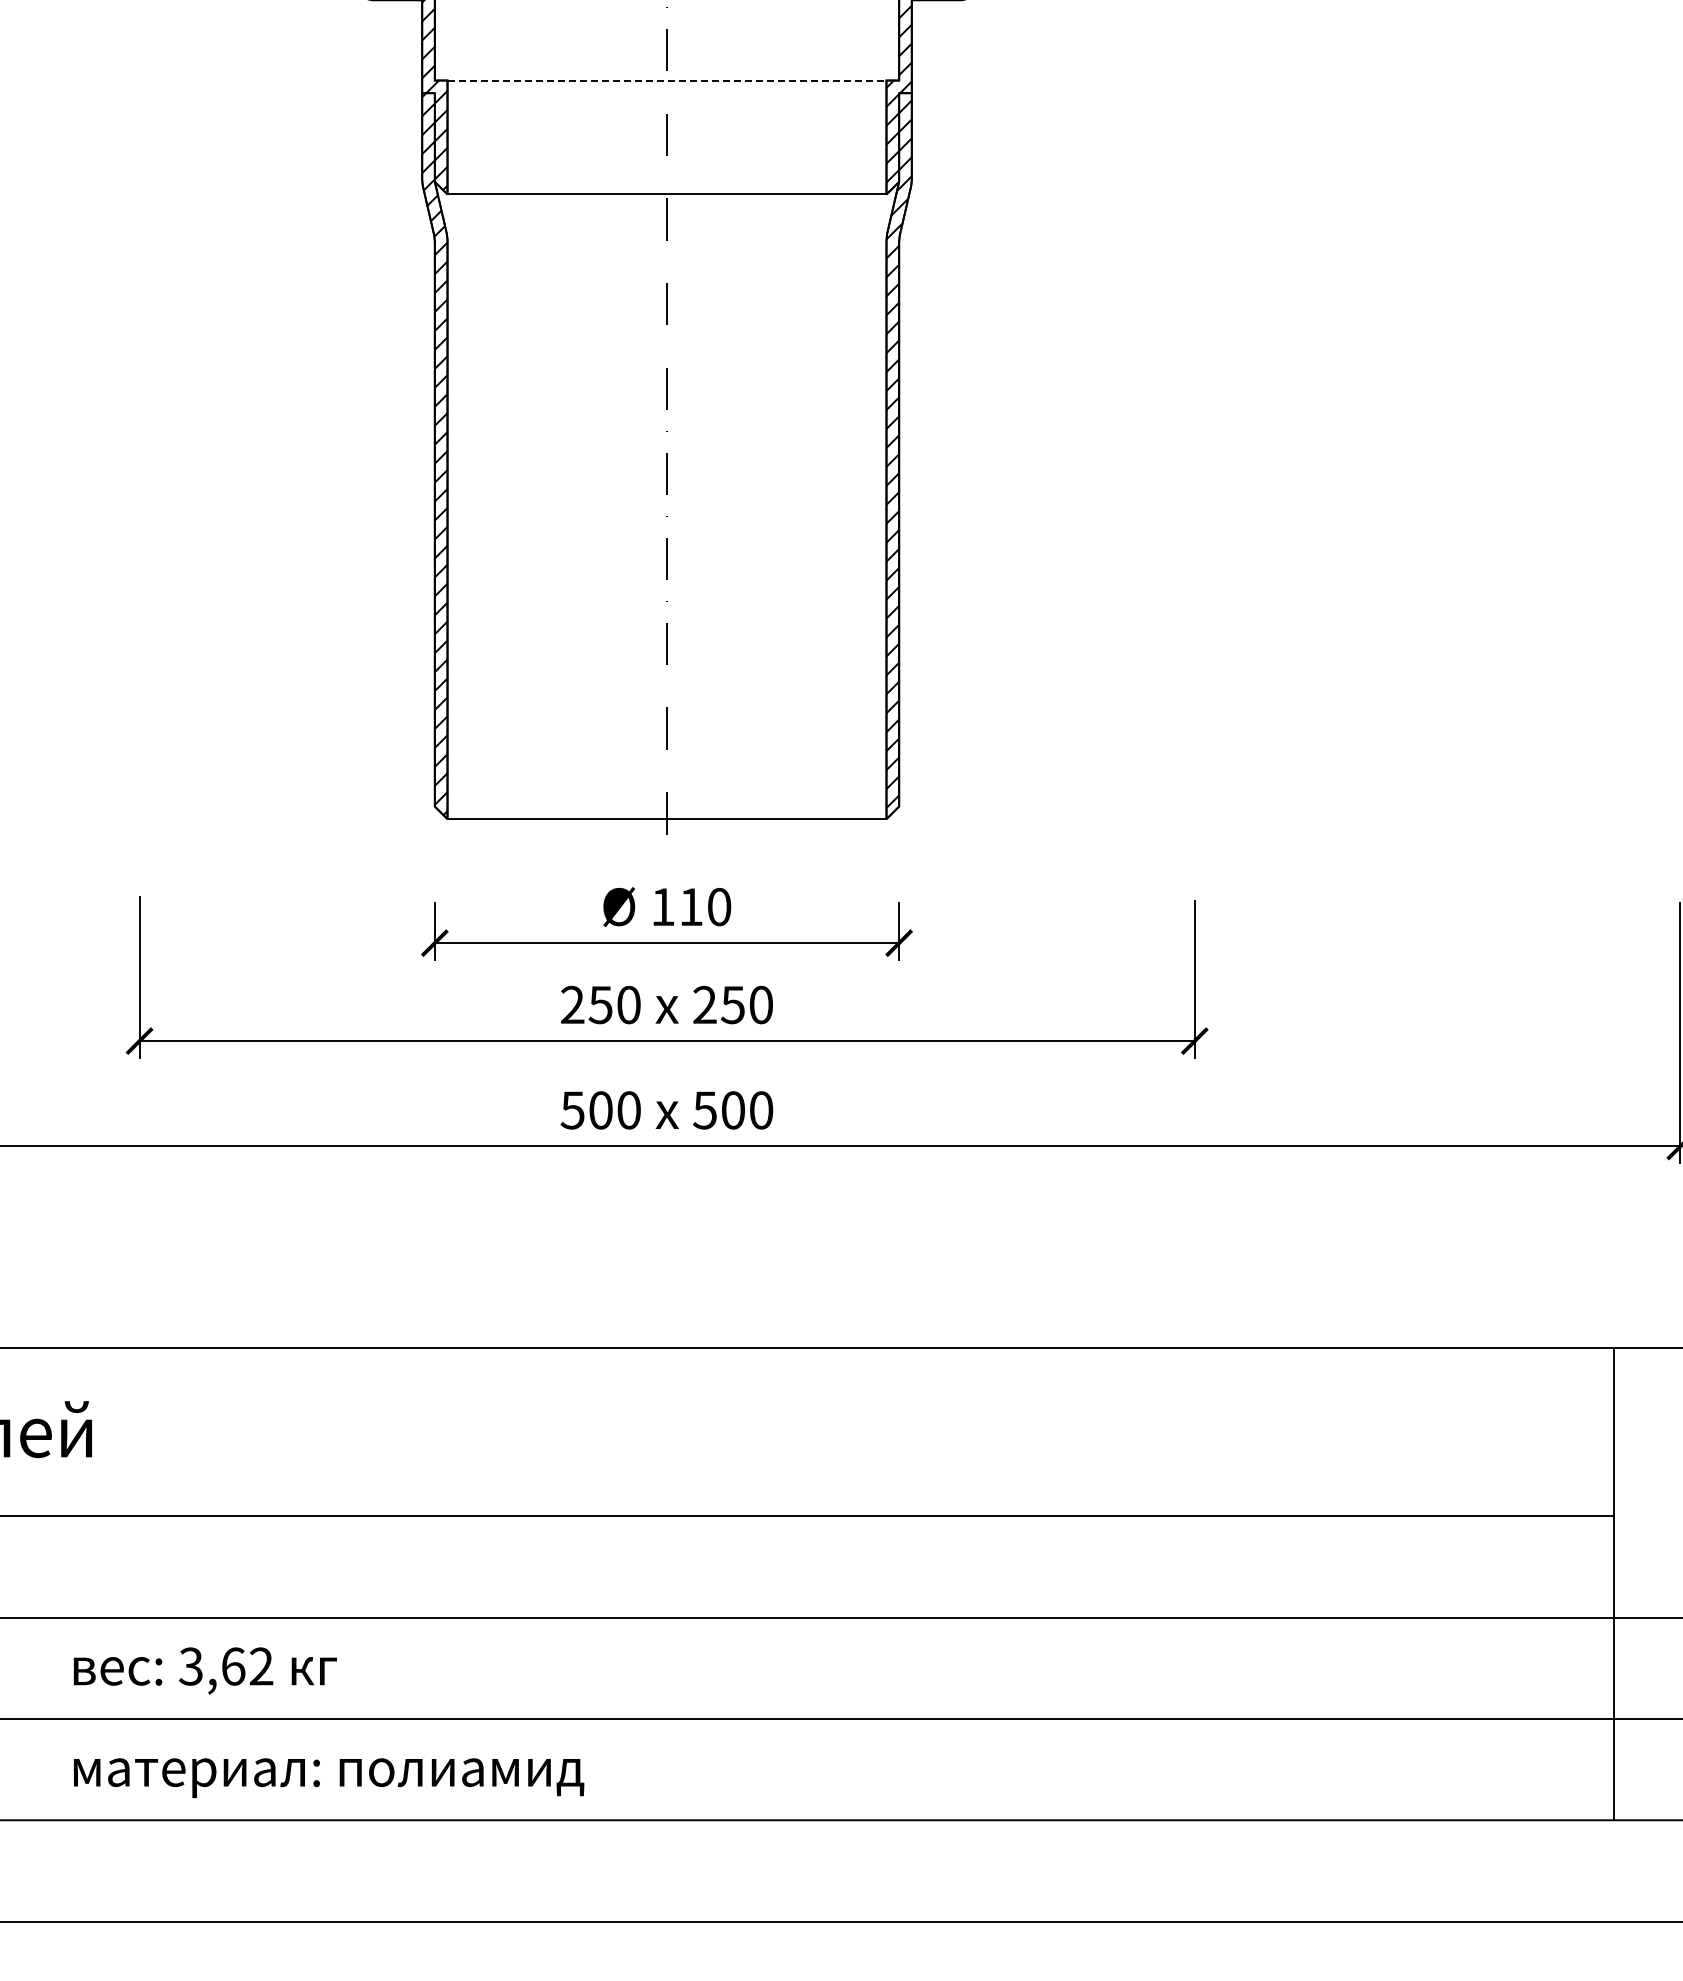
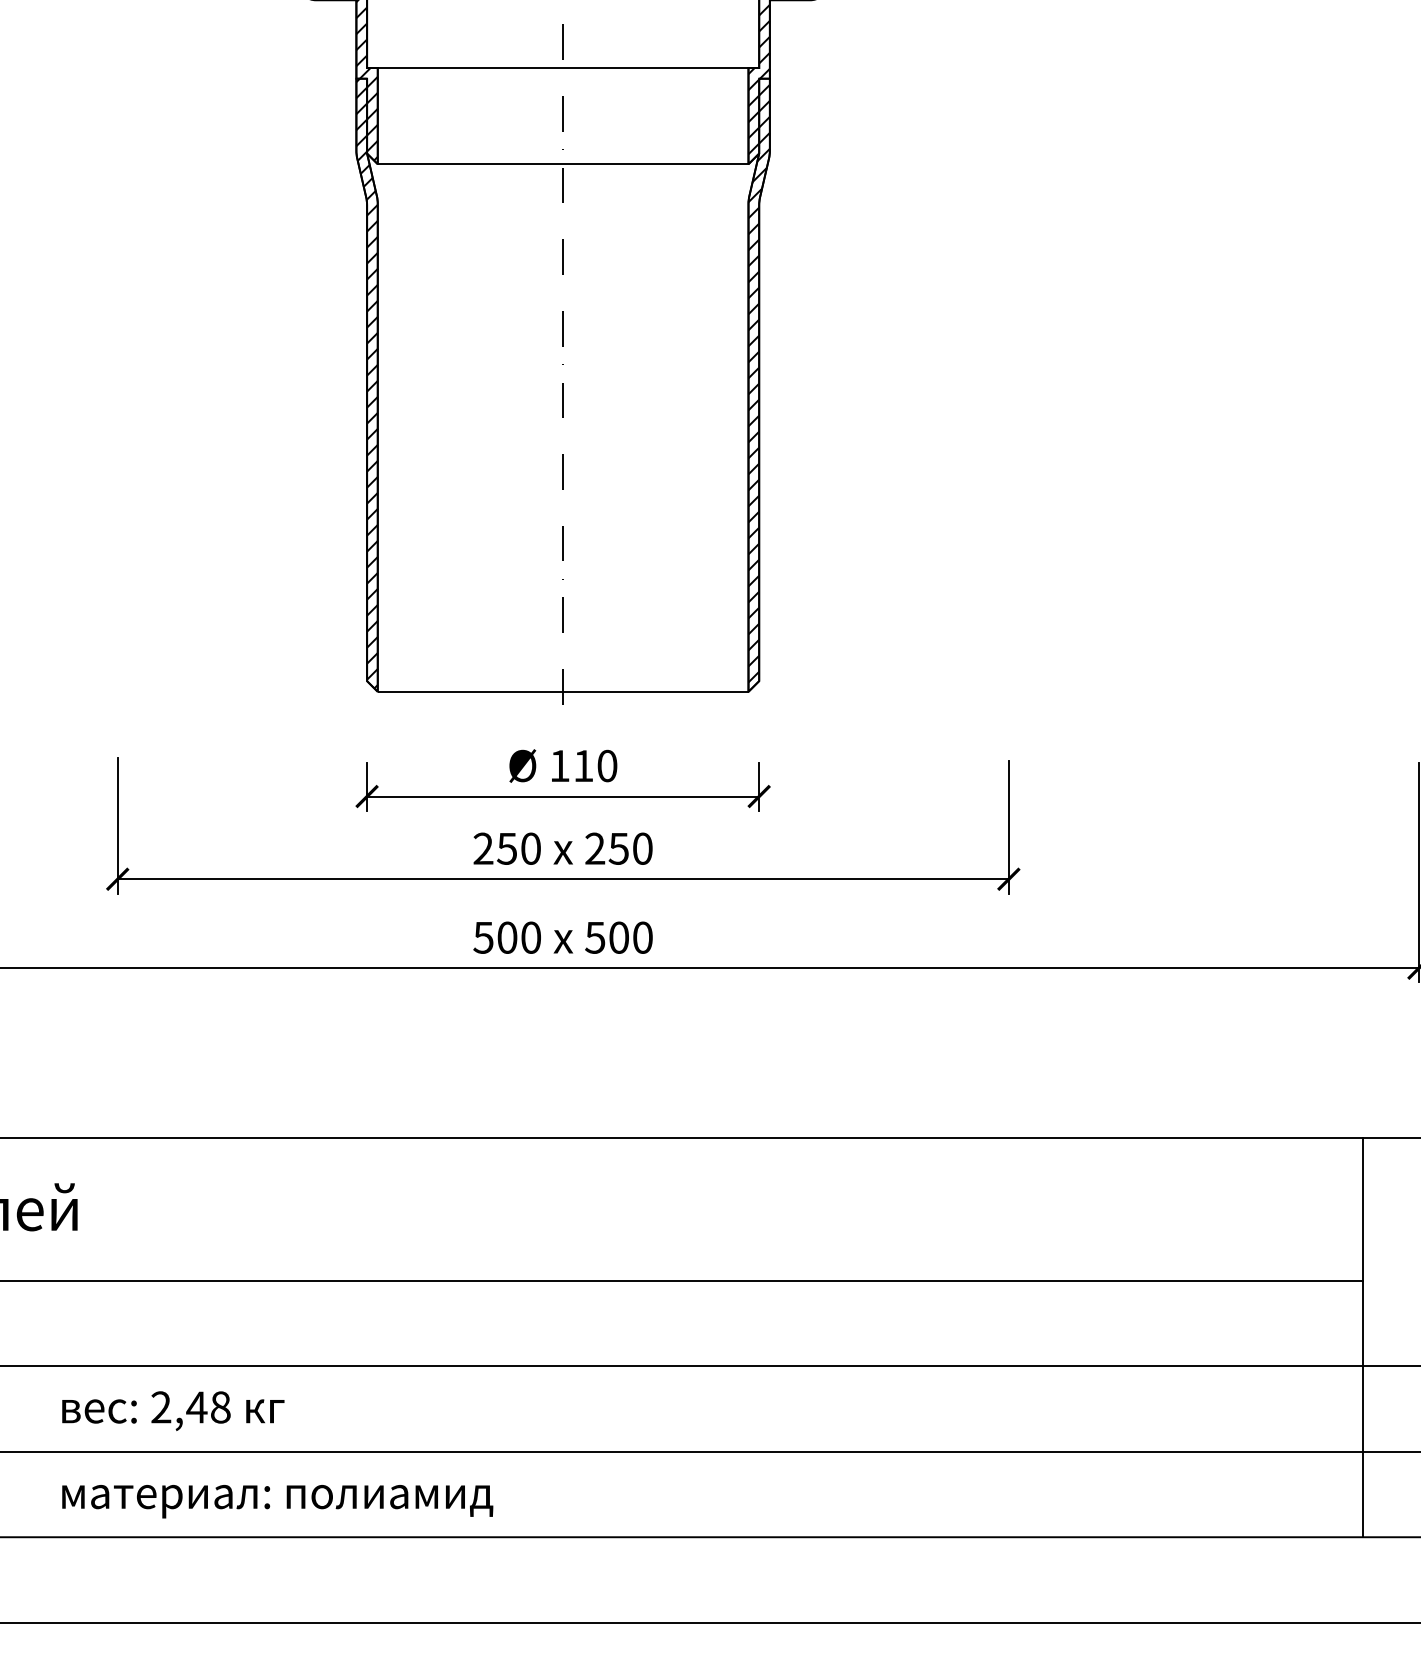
line: (667, 80) -> (563, 68), dashed -> solid
text: (226, 1666) -> (191, 1407), 3,62 -> 2,48

